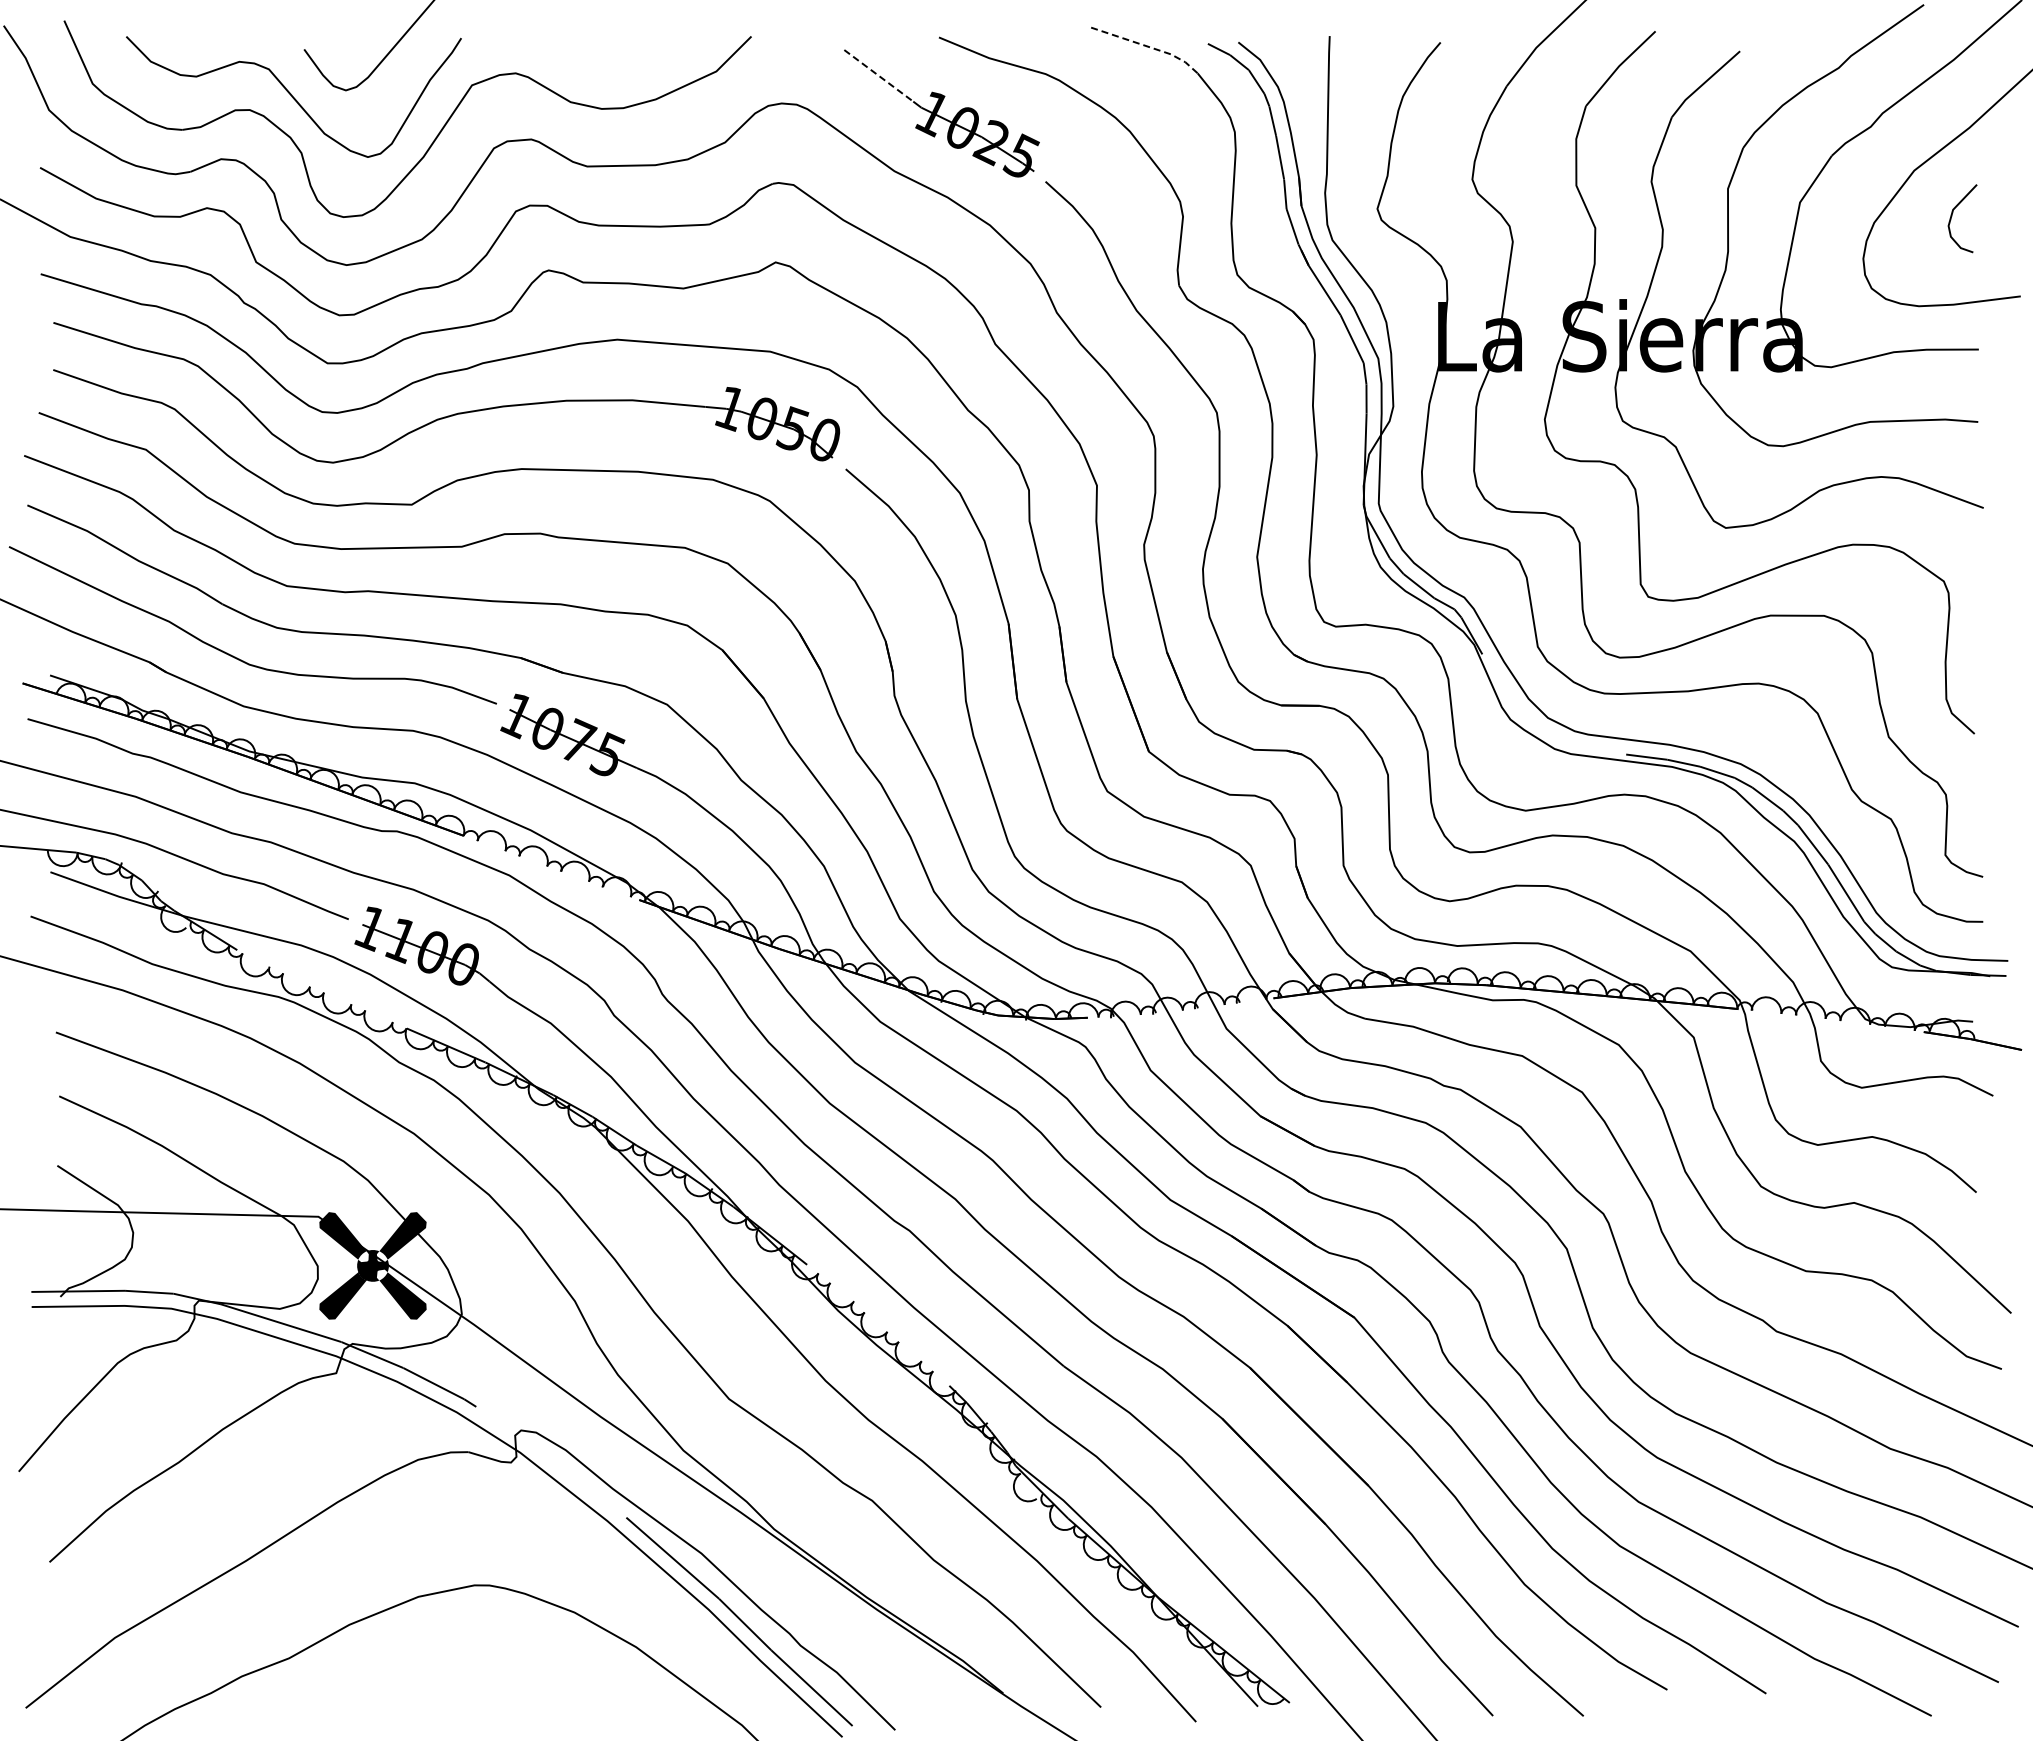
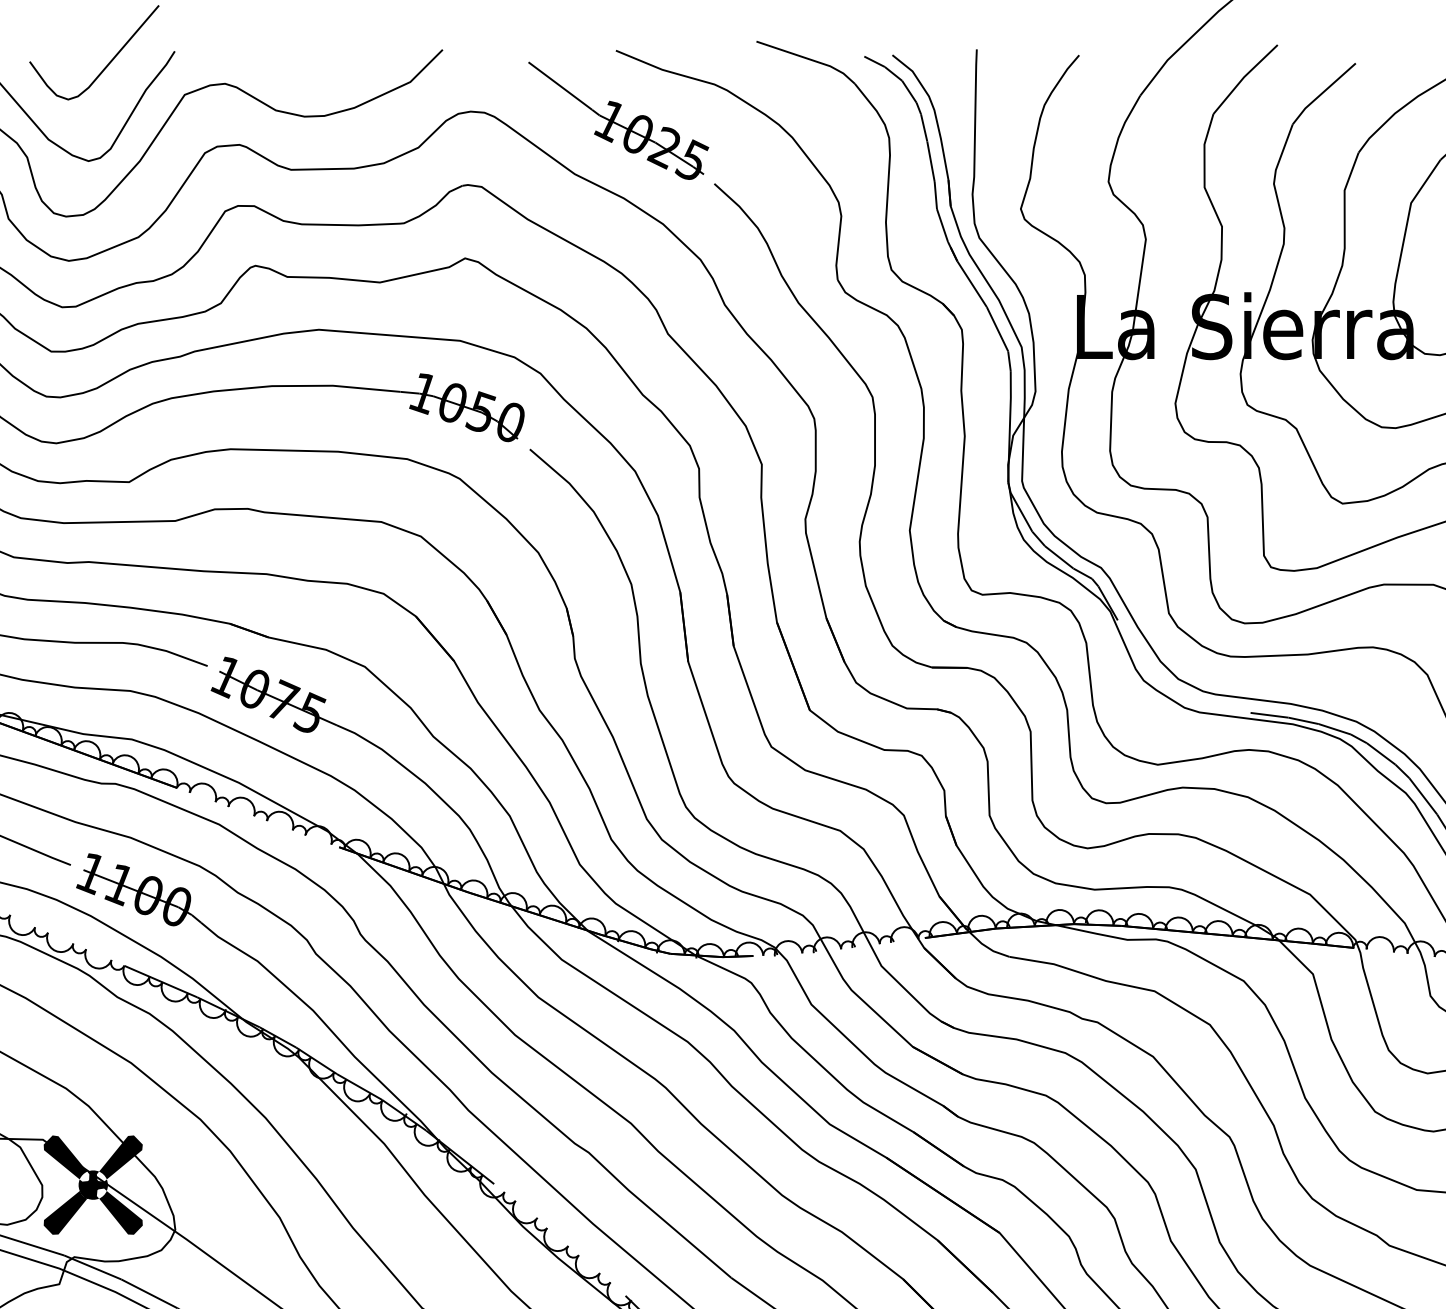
line: (1148, 46) -> (809, 58), dashed -> solid
line: (879, 76) -> (561, 86), dashed -> solid

